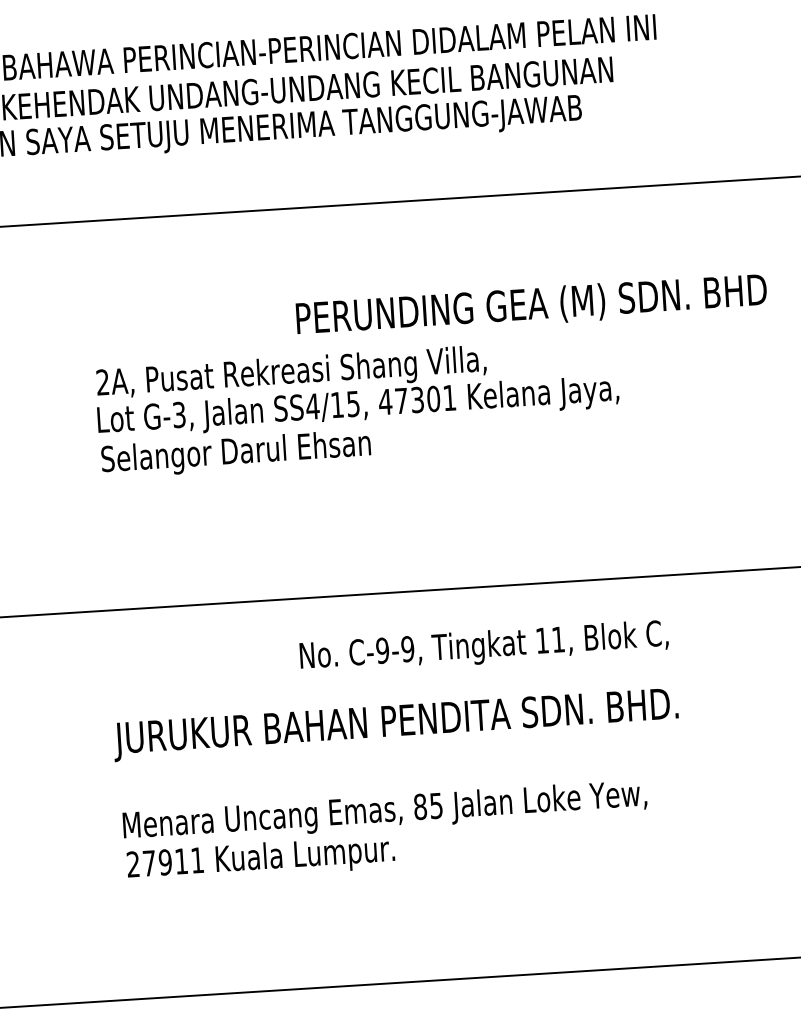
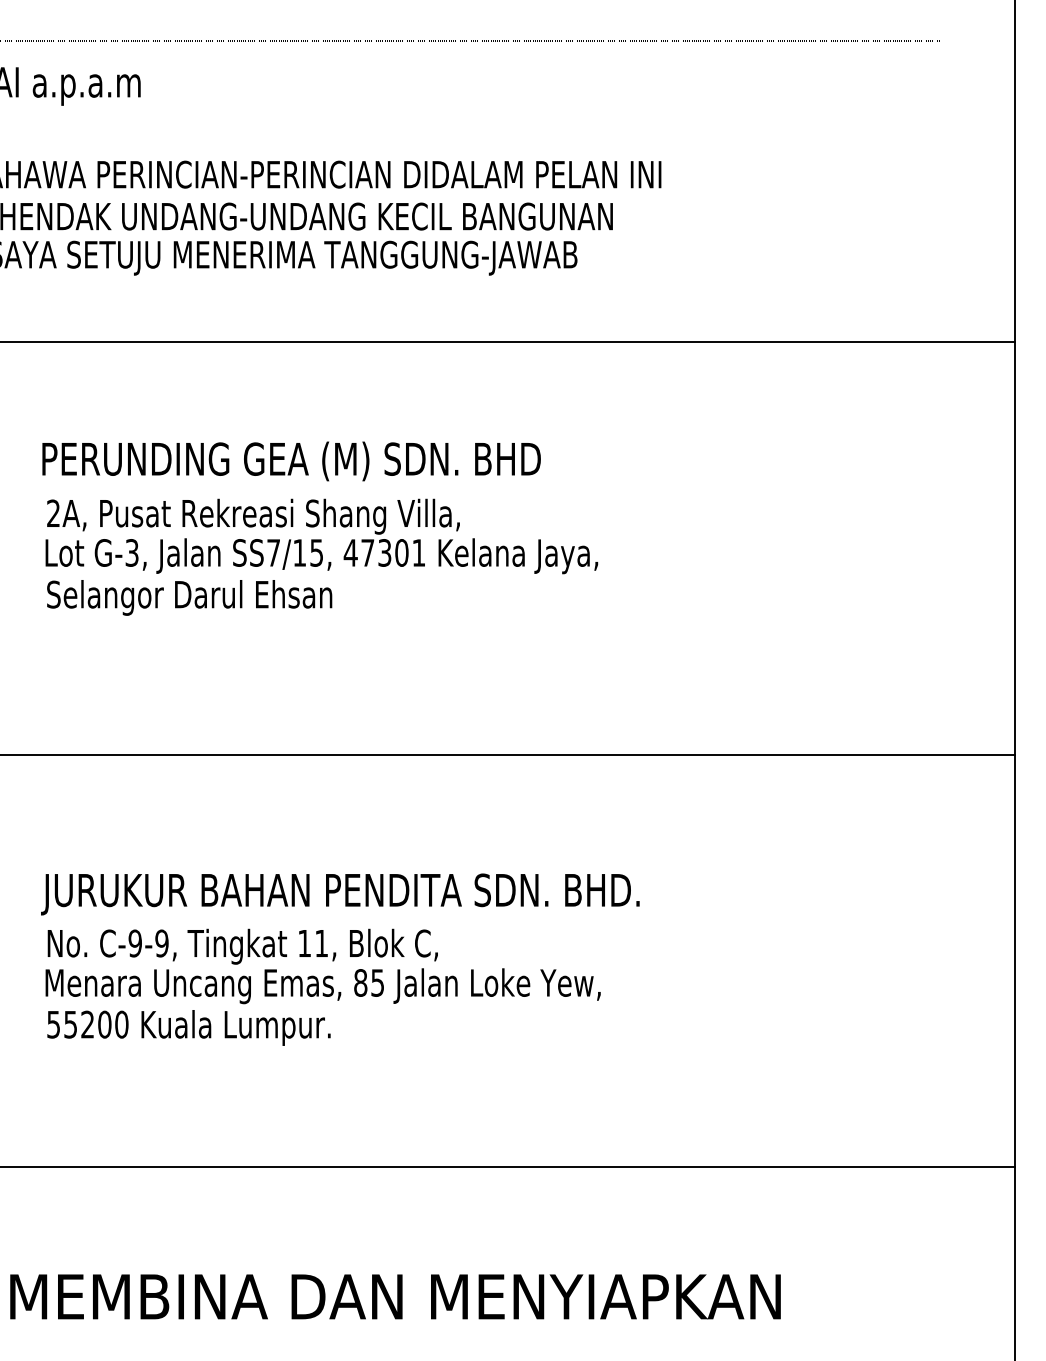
text: (531, 306) -> (291, 461), moved
text: (312, 406) -> (273, 552), SS4/15, -> SS7/15,
text: (483, 647) -> (242, 946), moved
text: (165, 862) -> (87, 1024), 27911 -> 55200

